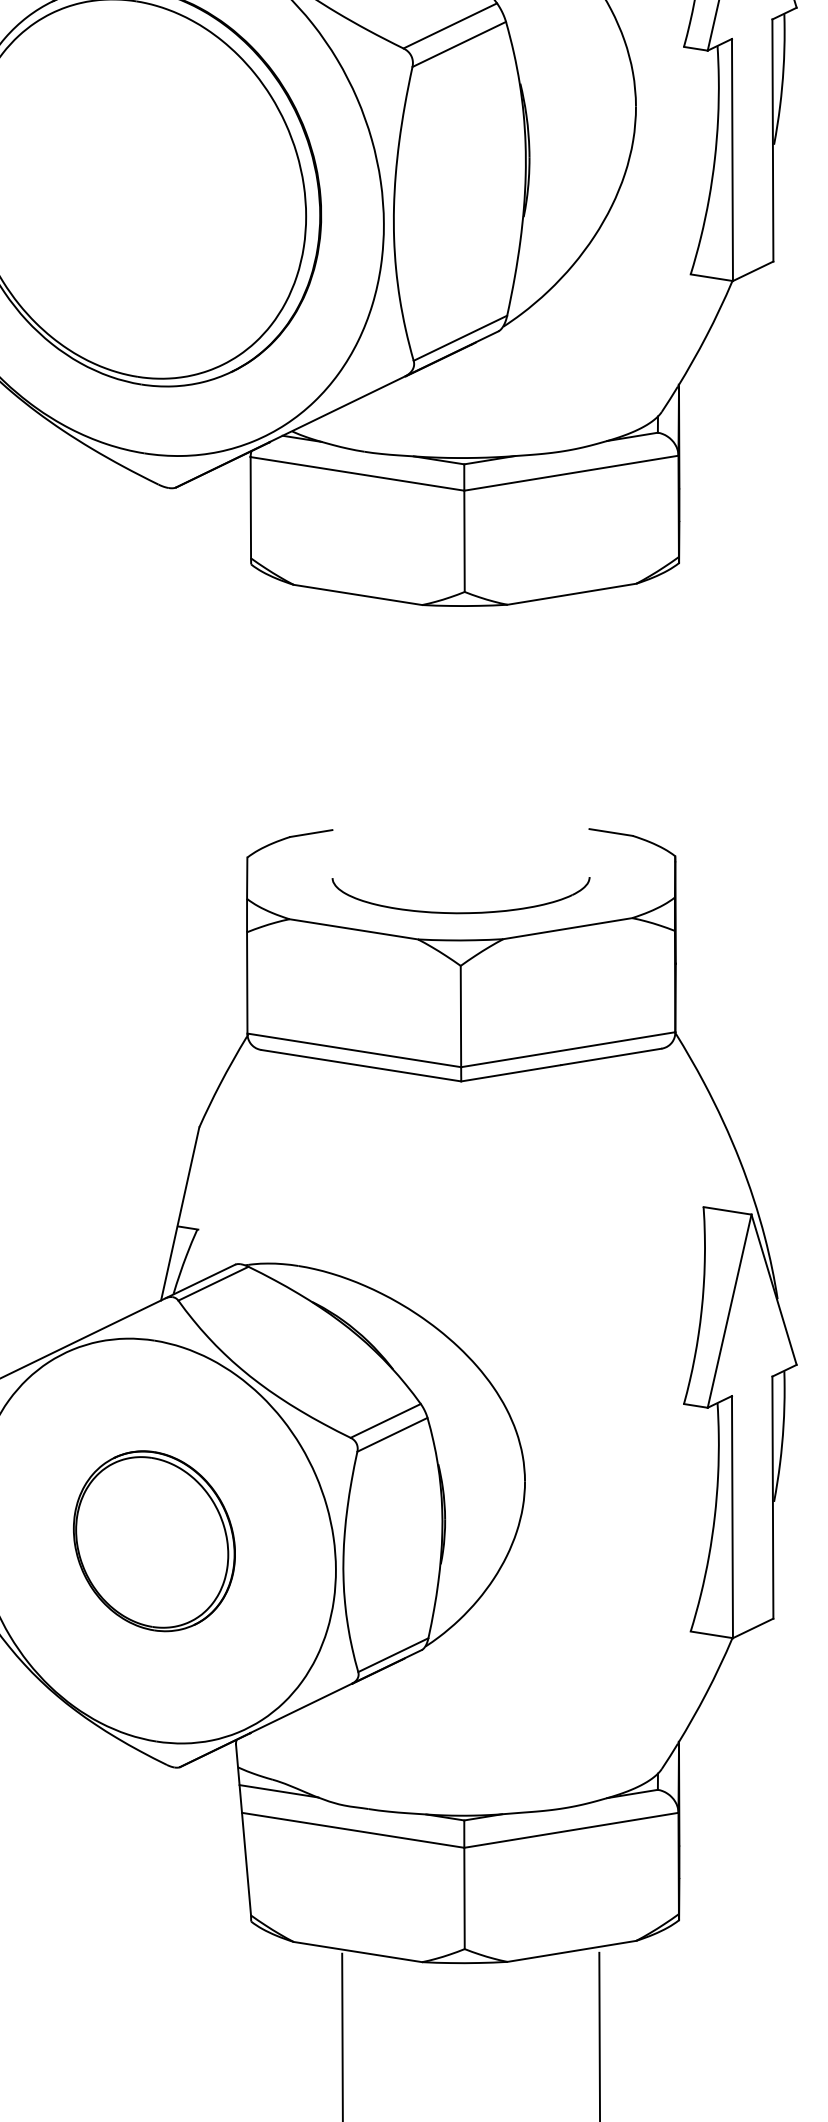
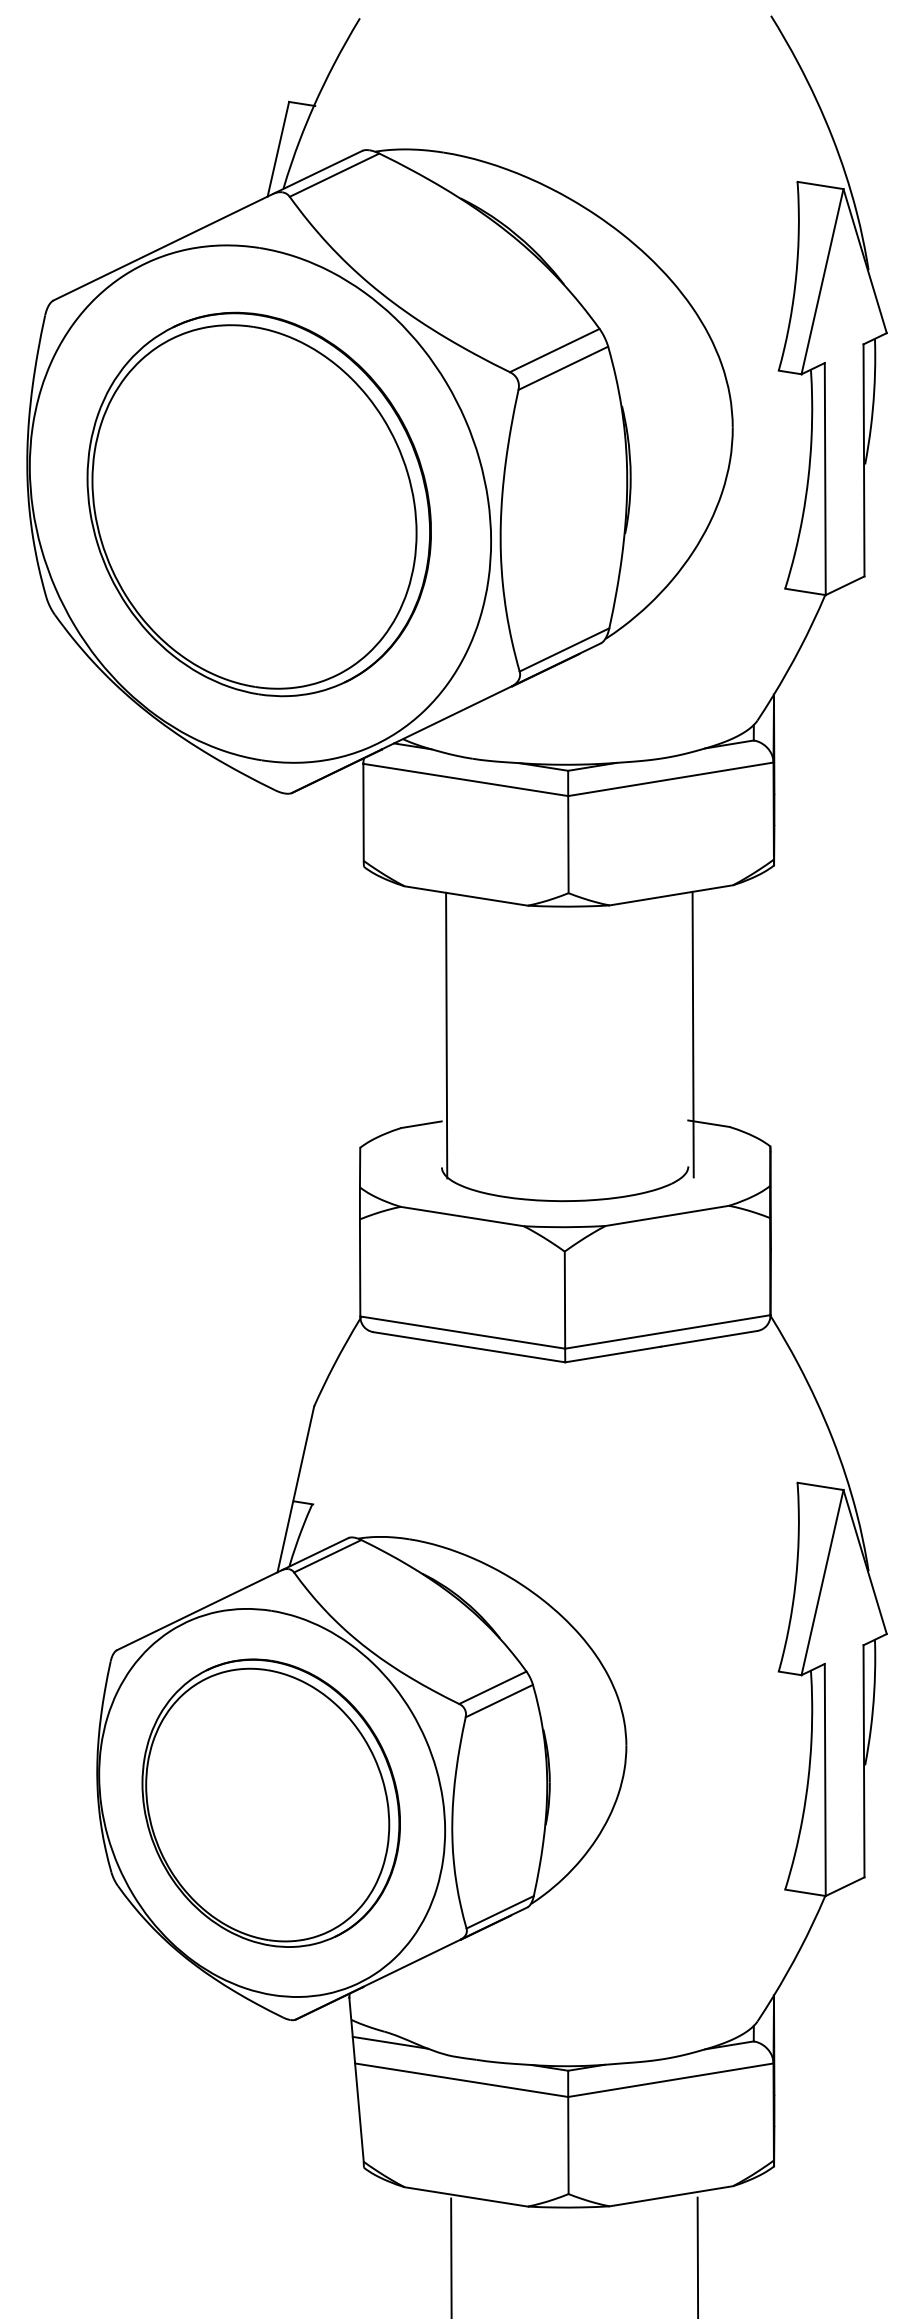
line: (593, 739) -> (692, 1034), added
line: (337, 740) -> (446, 1035), added
part: (153, 1540) -> (270, 1802), size x1.67

